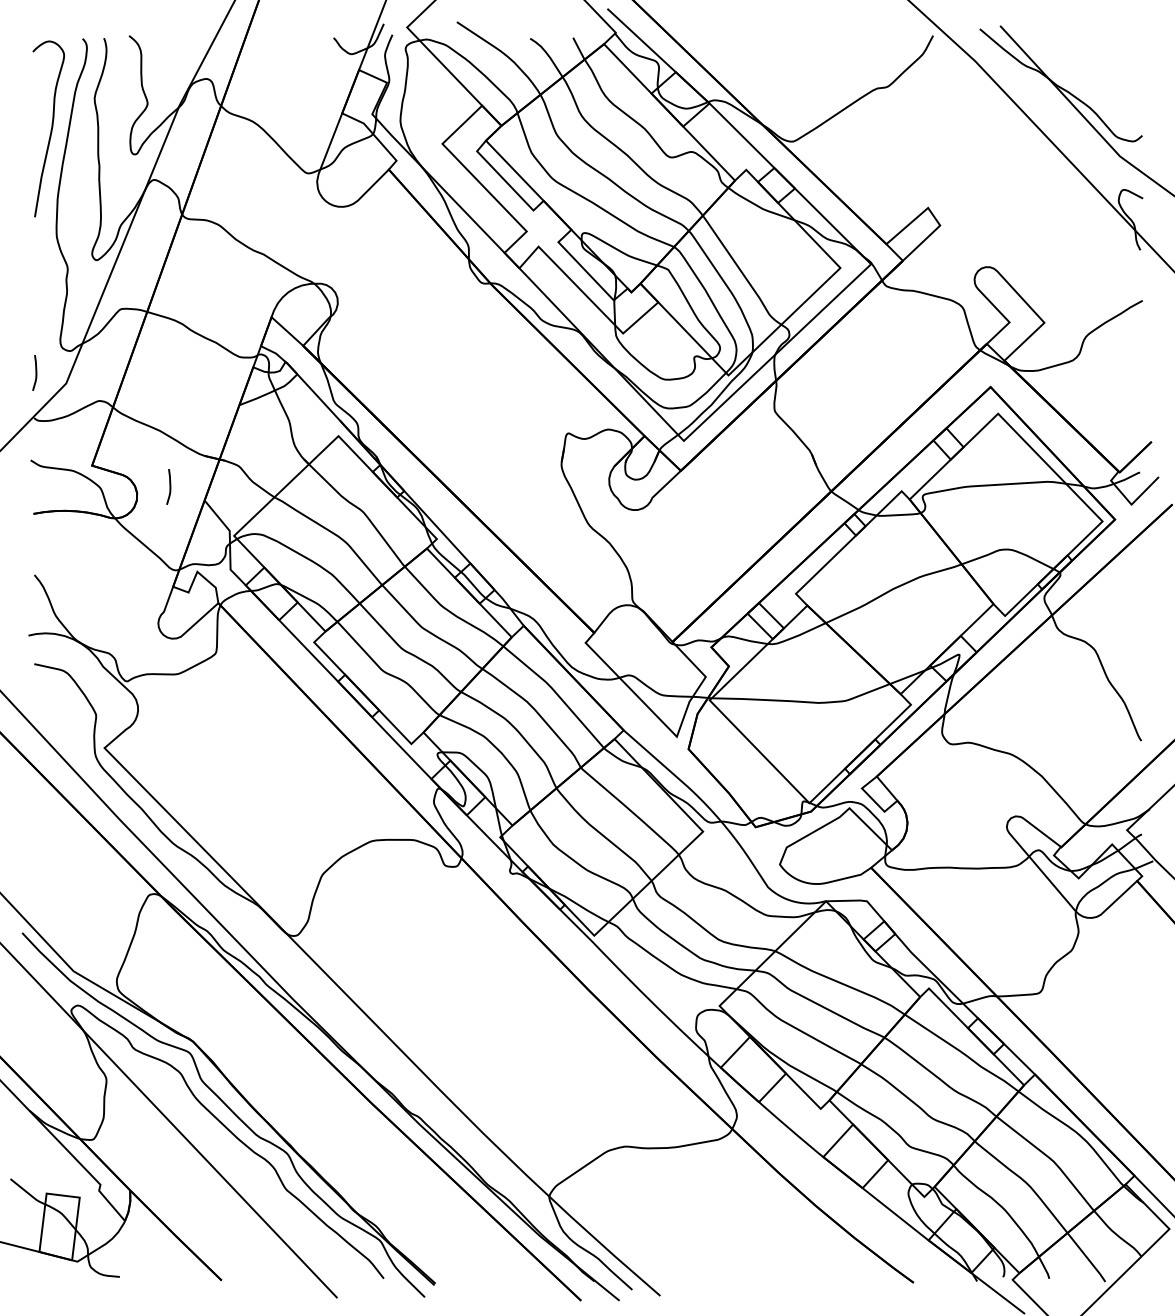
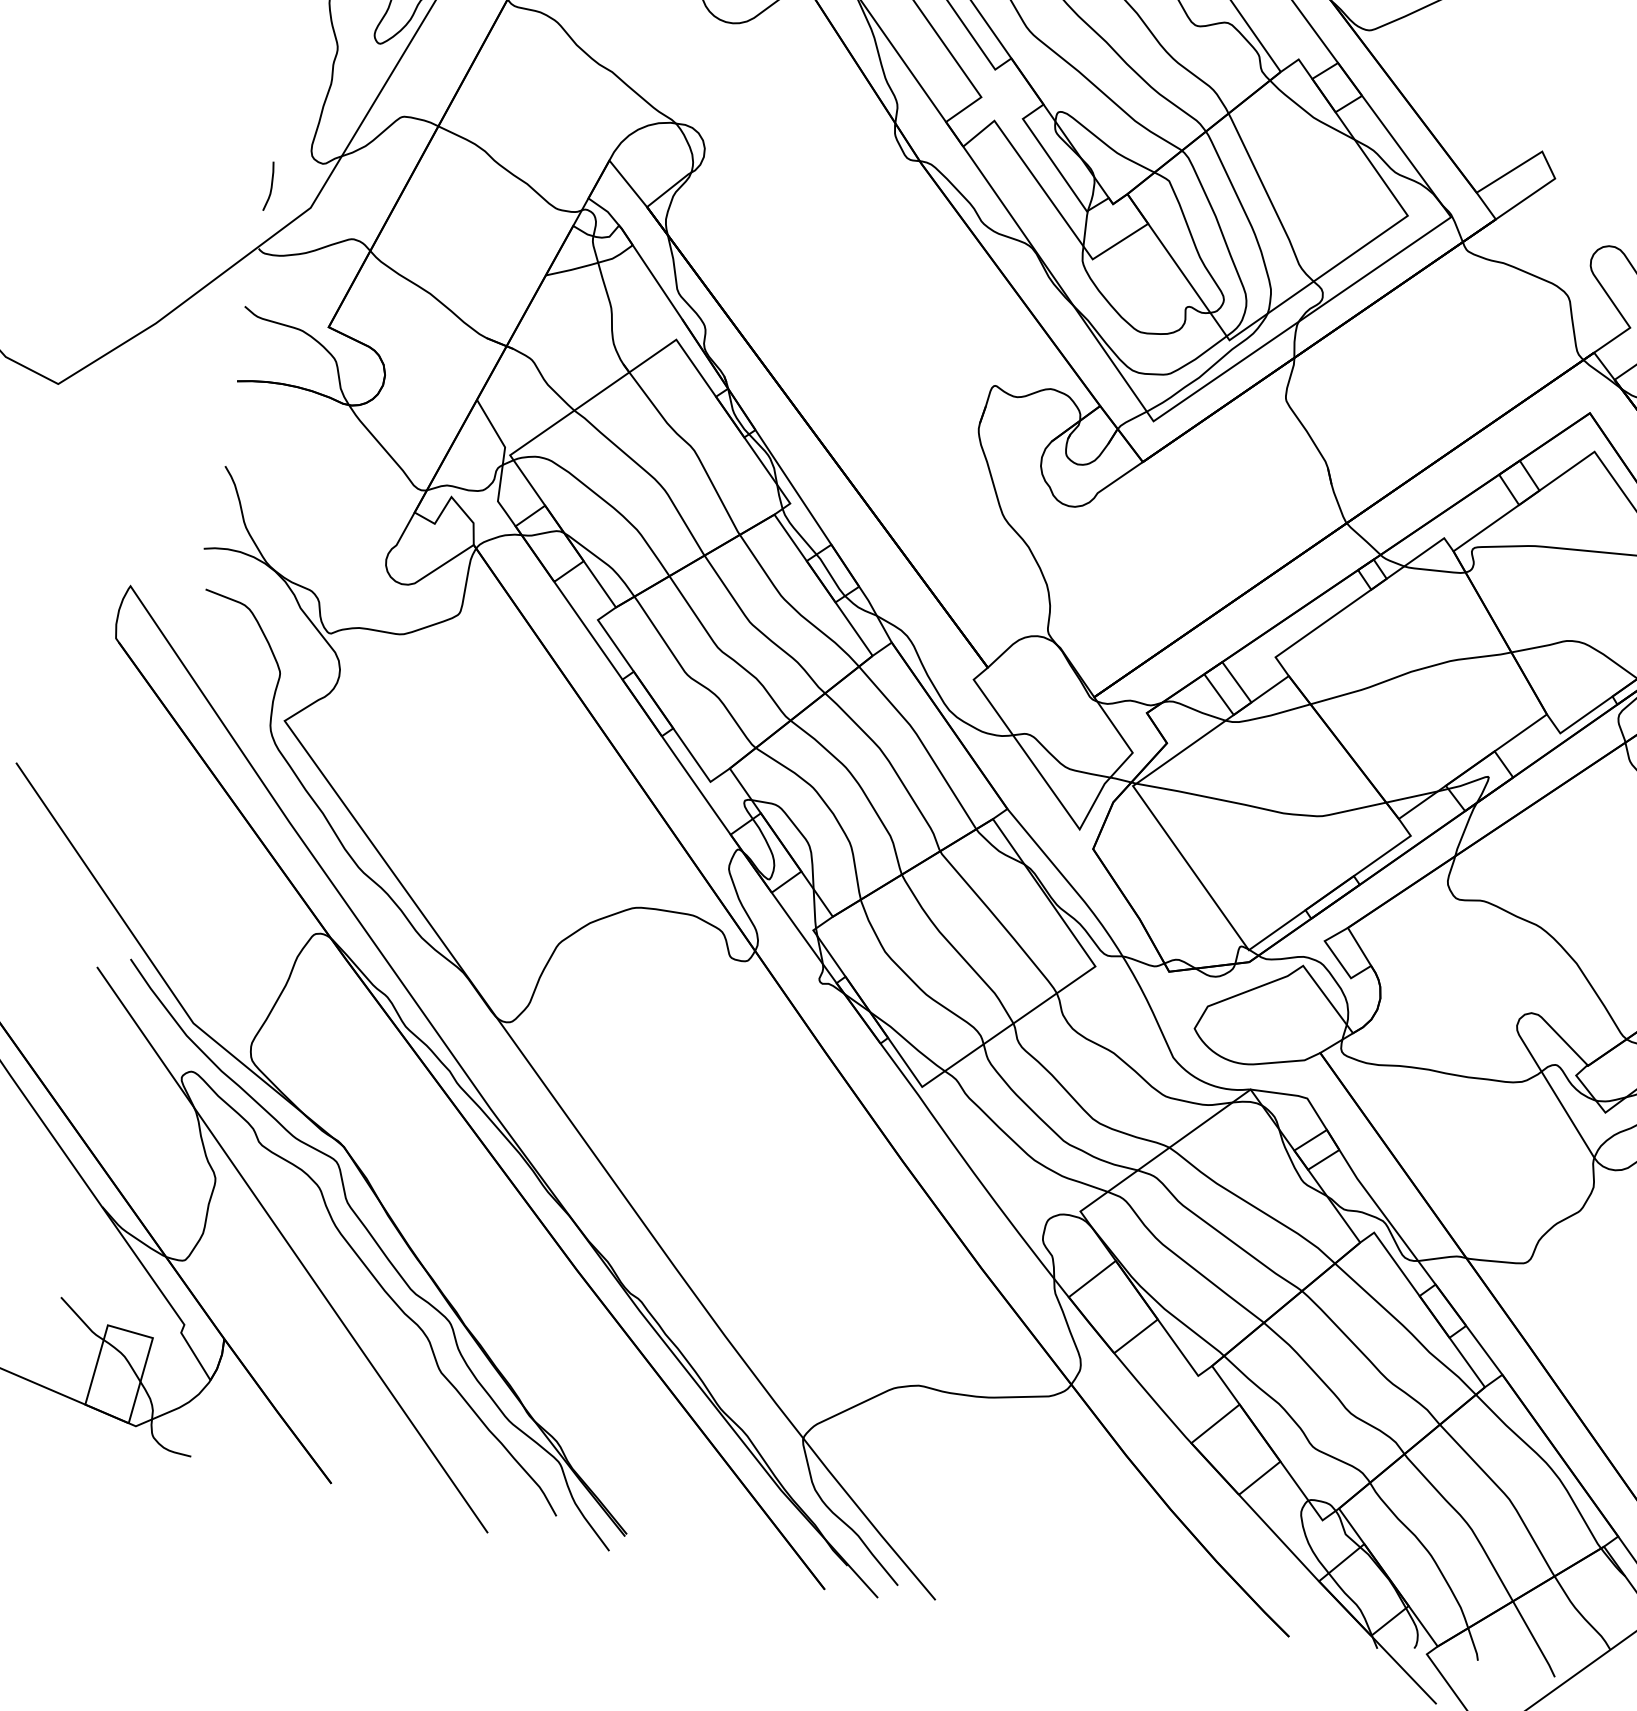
curve: (169, 486) -> (431, 372), removed

